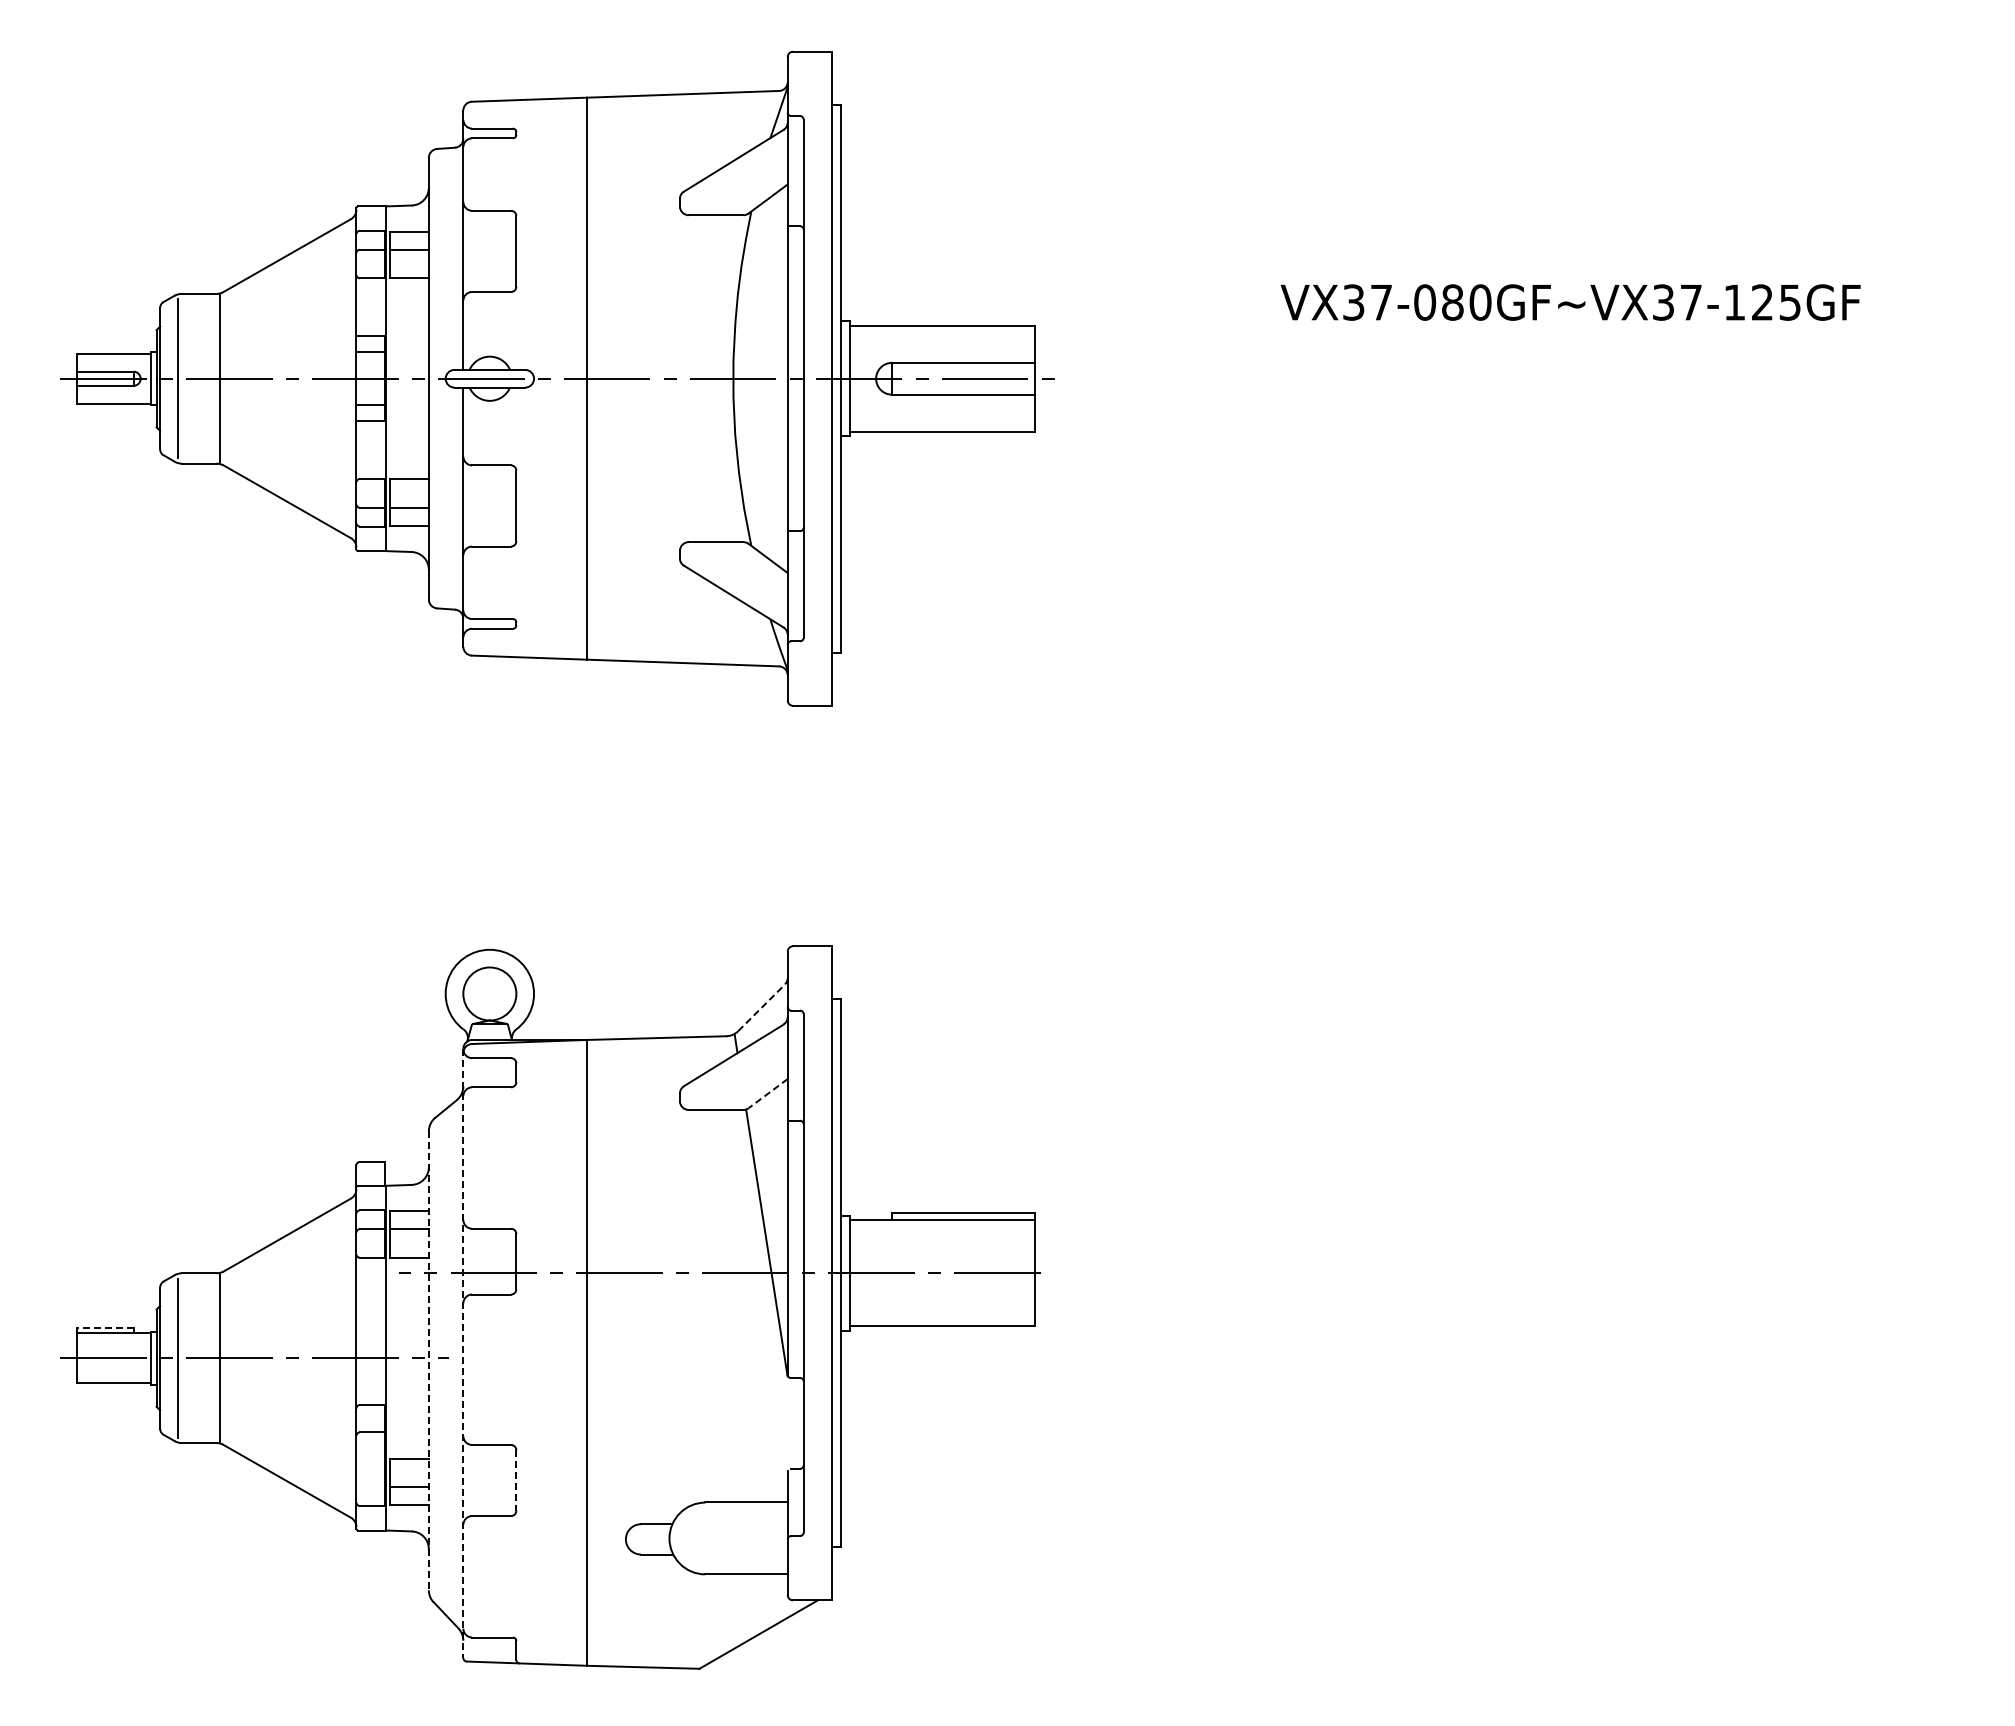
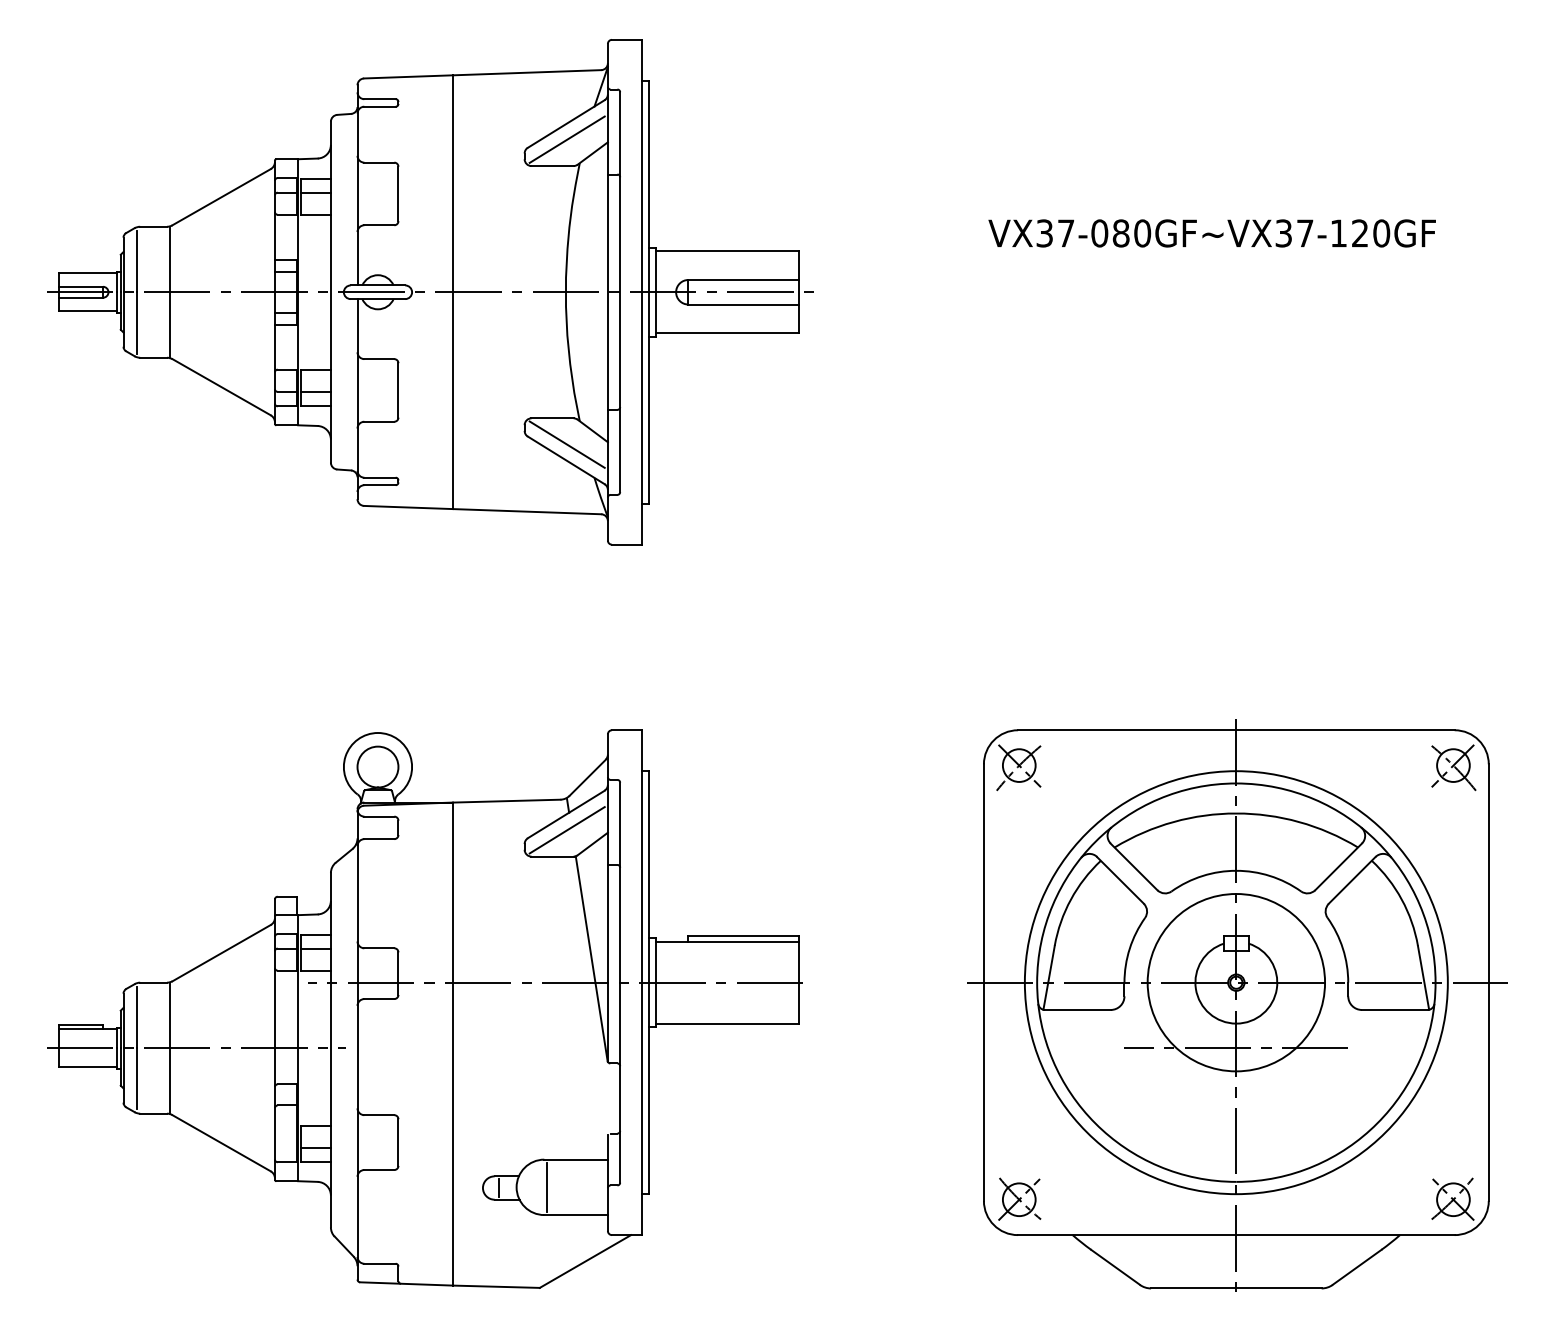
line: (734, 181) -> (566, 140), added
text: (1790, 302) -> (1381, 233), VX37-080GF~VX37-125GF -> VX37-080GF~VX37-120GF
line: (734, 576) -> (566, 444), added
line: (762, 1007) -> (588, 777), dashed -> solid
line: (734, 1075) -> (566, 830), added
line: (767, 1093) -> (592, 843), dashed -> solid
part: (1603, 1302) -> (1237, 1005), added
line: (104, 1328) -> (80, 1025), dashed -> solid
line: (463, 1353) -> (357, 1044), dashed -> solid
line: (428, 1361) -> (330, 1050), dashed -> solid
line: (516, 1481) -> (398, 1143), dashed -> solid
line: (708, 1538) -> (546, 1187), added
line: (646, 1539) -> (498, 1188), added

